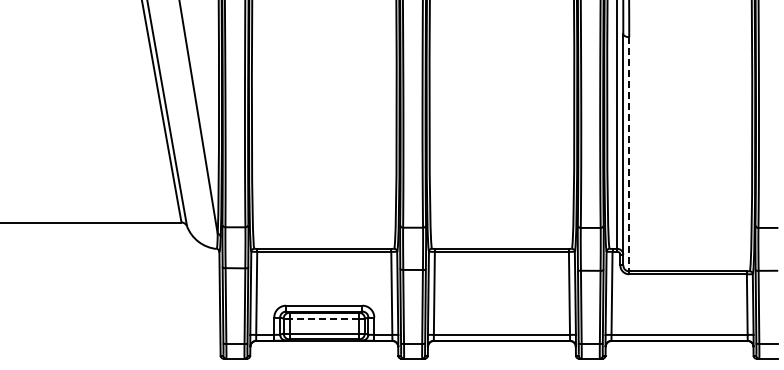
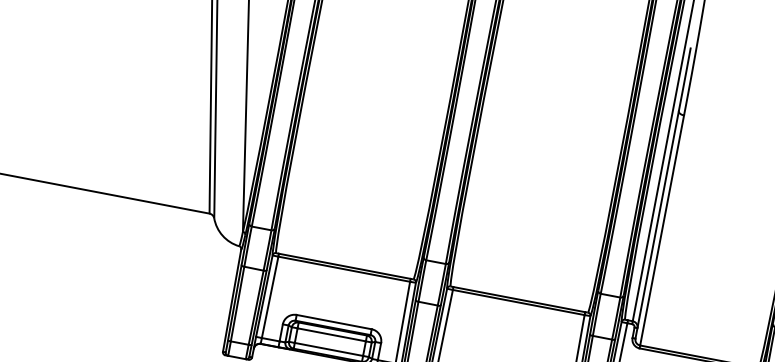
line: (629, 154) -> (662, 230), dashed -> solid
line: (324, 318) -> (332, 334), dashed -> solid

